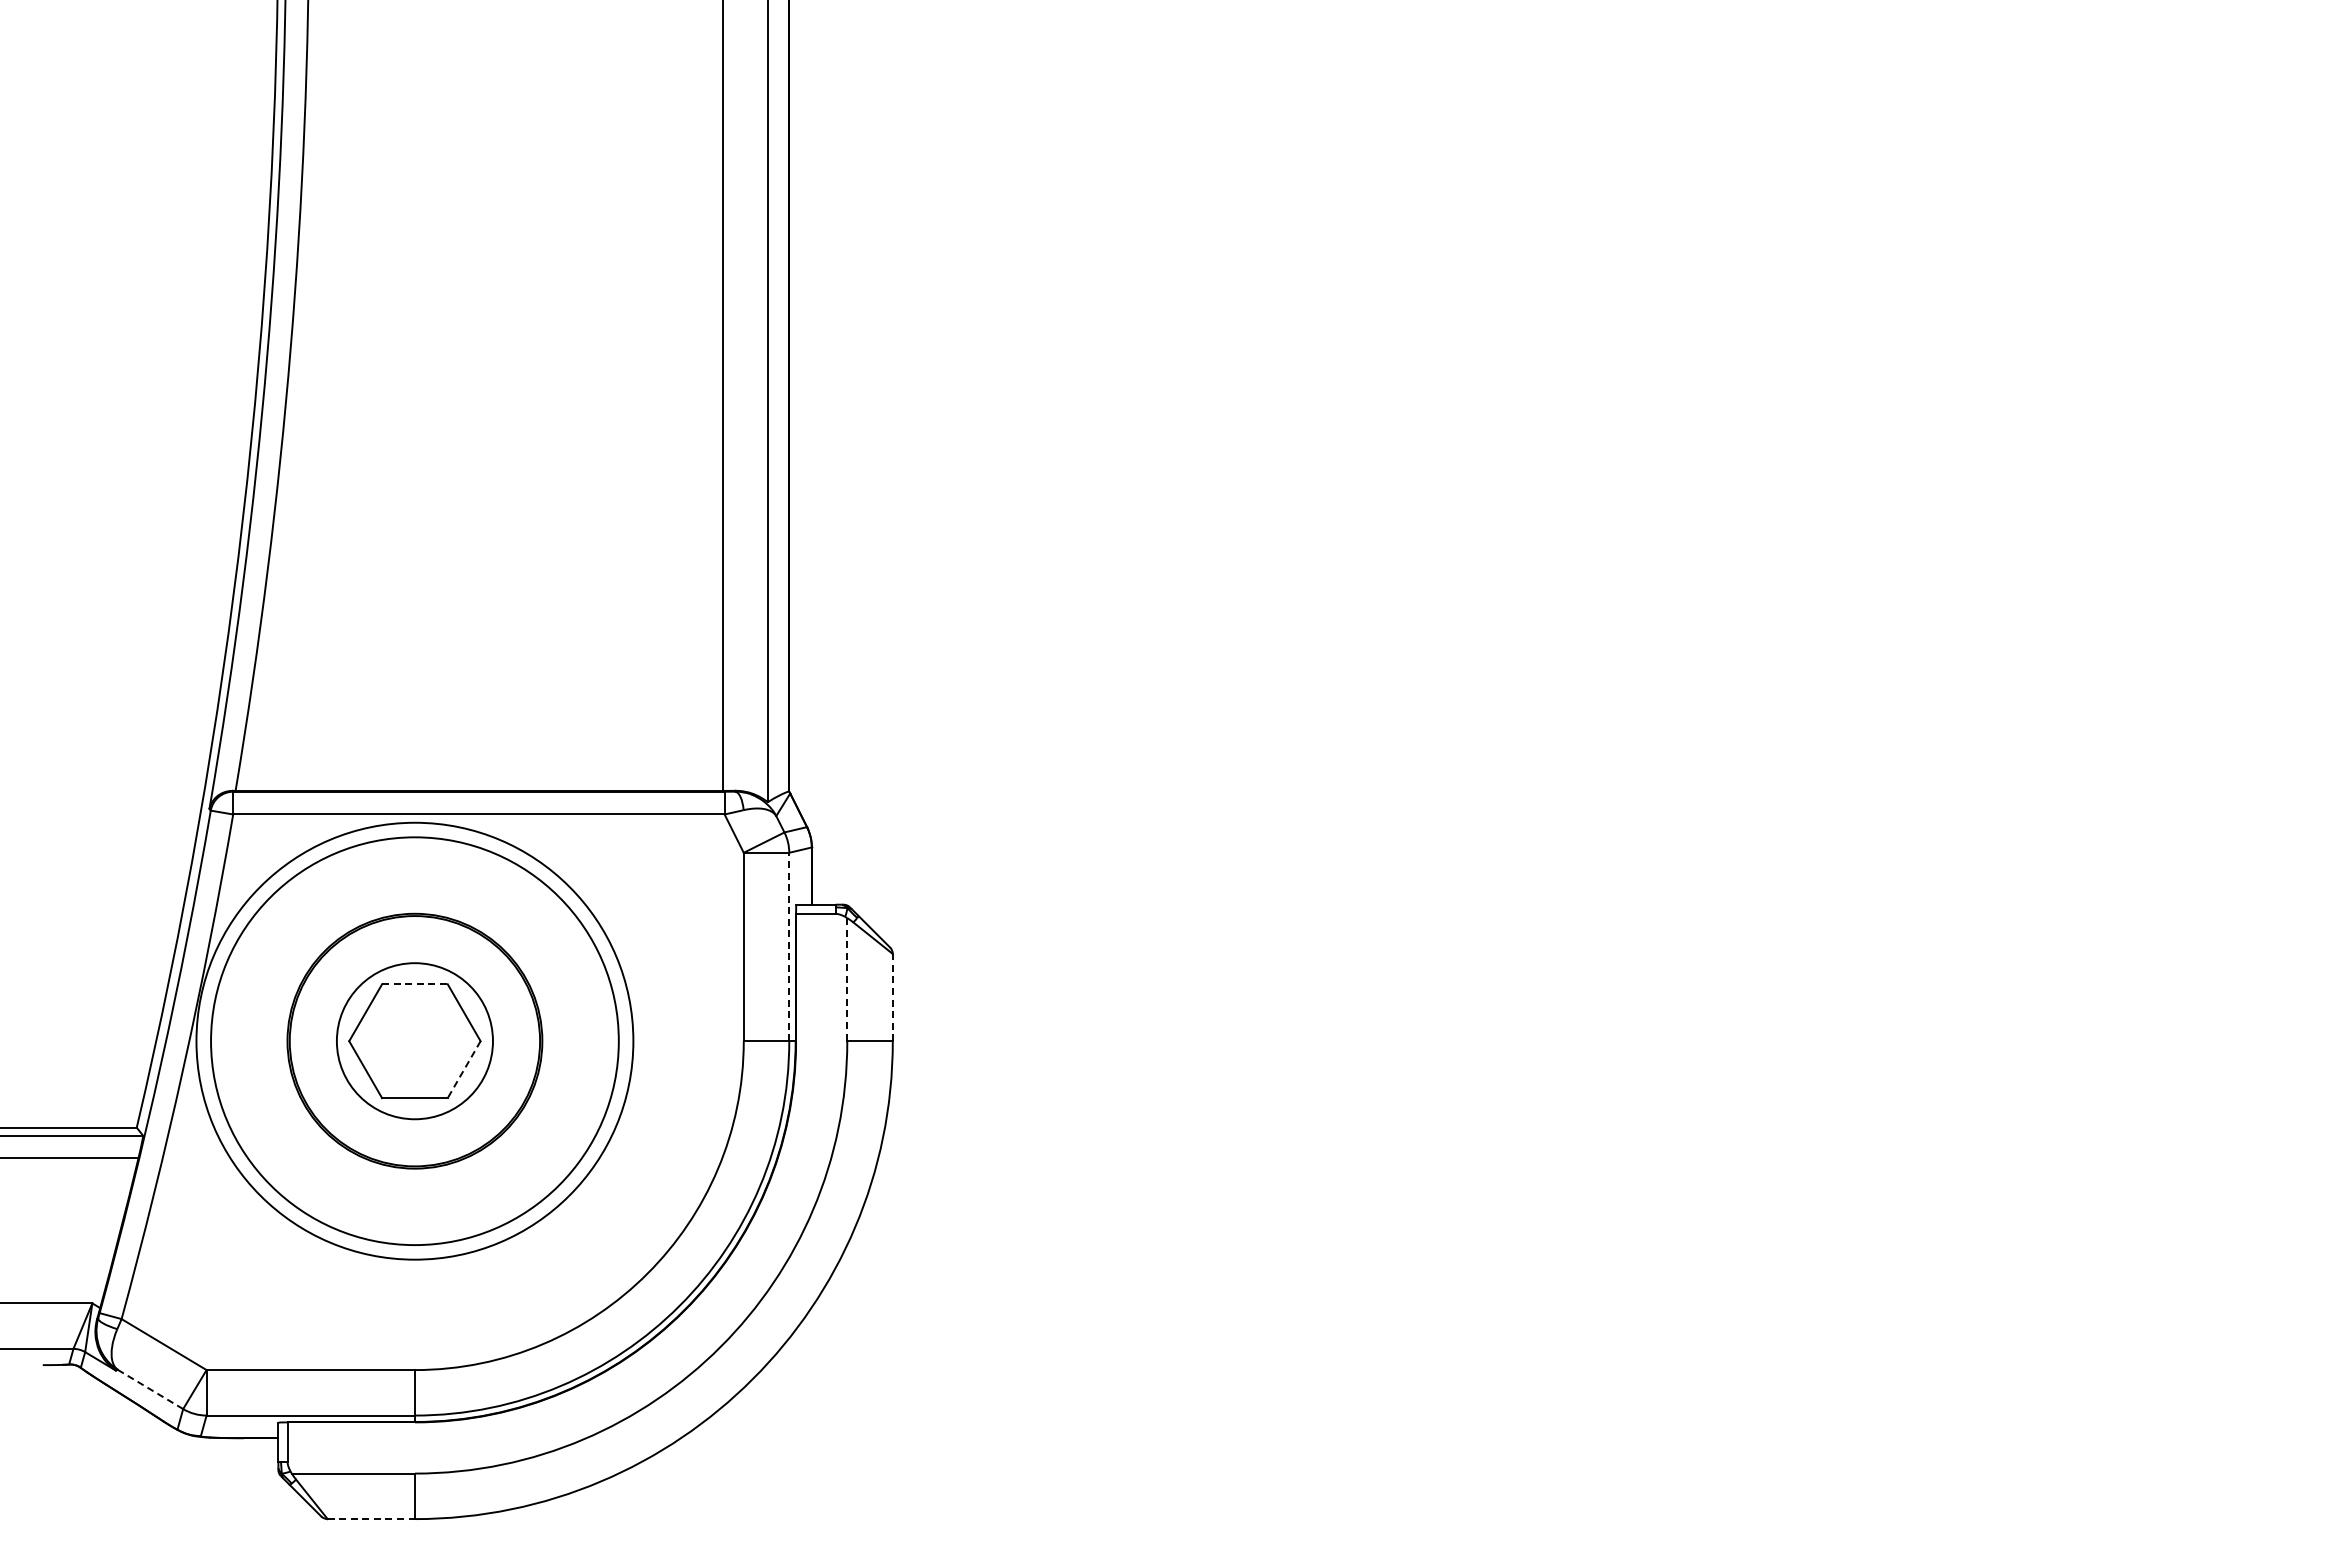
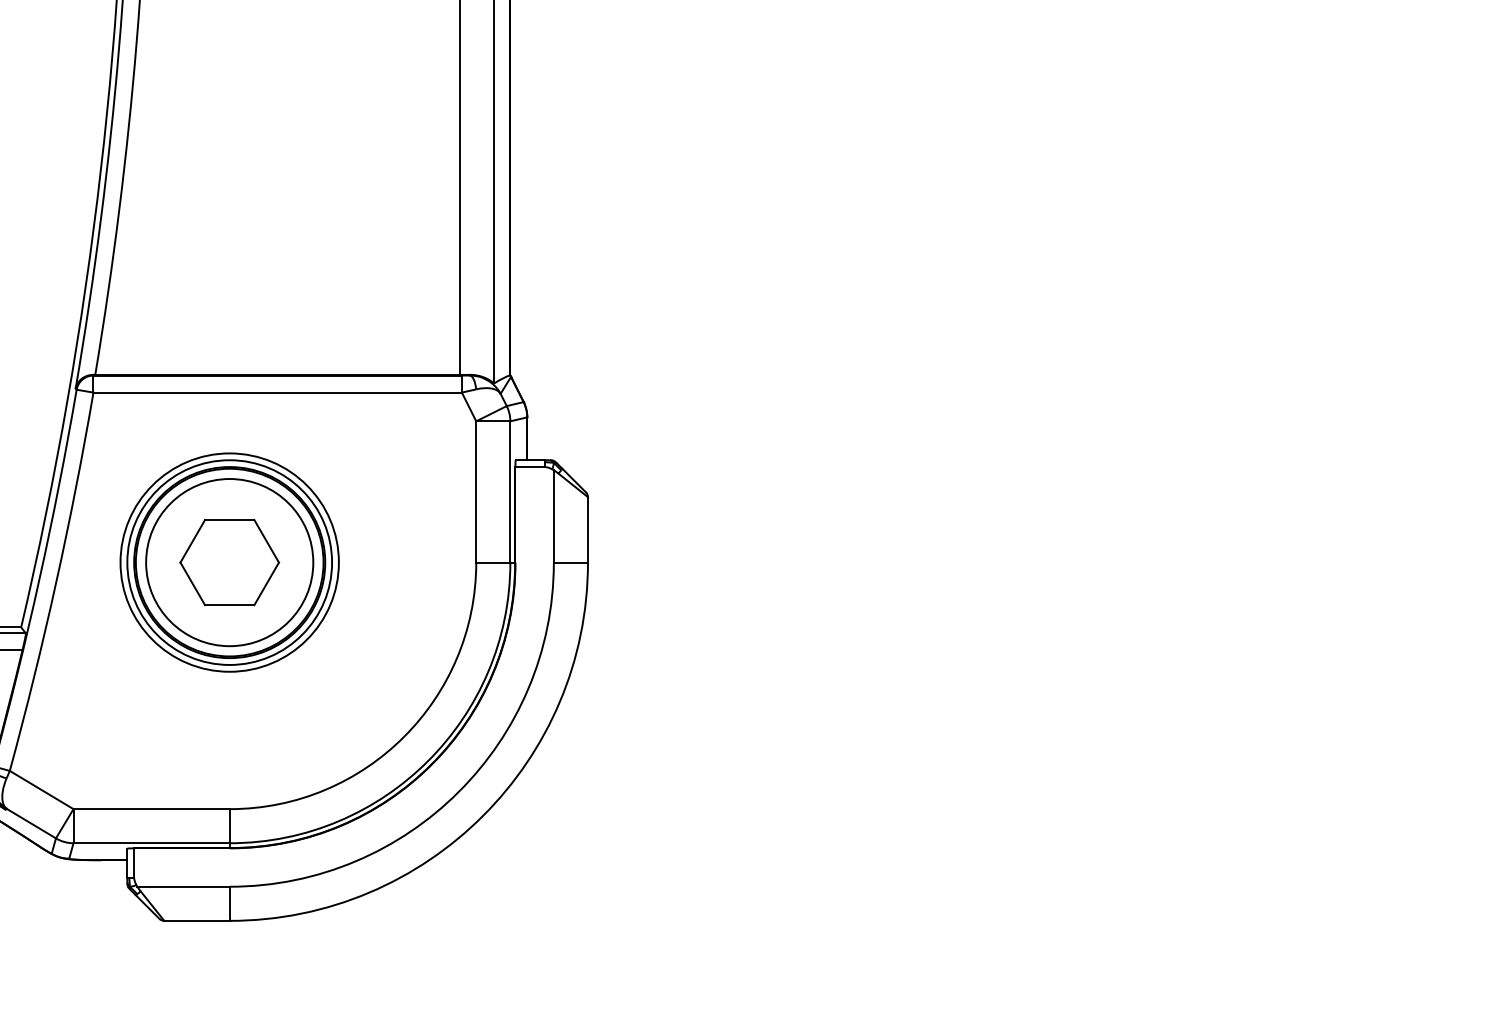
line: (789, 946) -> (510, 491), dashed -> solid
line: (847, 979) -> (554, 516), dashed -> solid
line: (414, 984) -> (229, 520), dashed -> solid
line: (892, 997) -> (587, 529), dashed -> solid
circle: (414, 1040) -> (229, 562), size x0.62
circle: (414, 1040) -> (229, 562), size x0.71
circle: (414, 1040) -> (229, 562), size x1.43
line: (464, 1069) -> (266, 583), dashed -> solid
line: (150, 1389) -> (31, 823), dashed -> solid
line: (371, 1519) -> (197, 921), dashed -> solid

